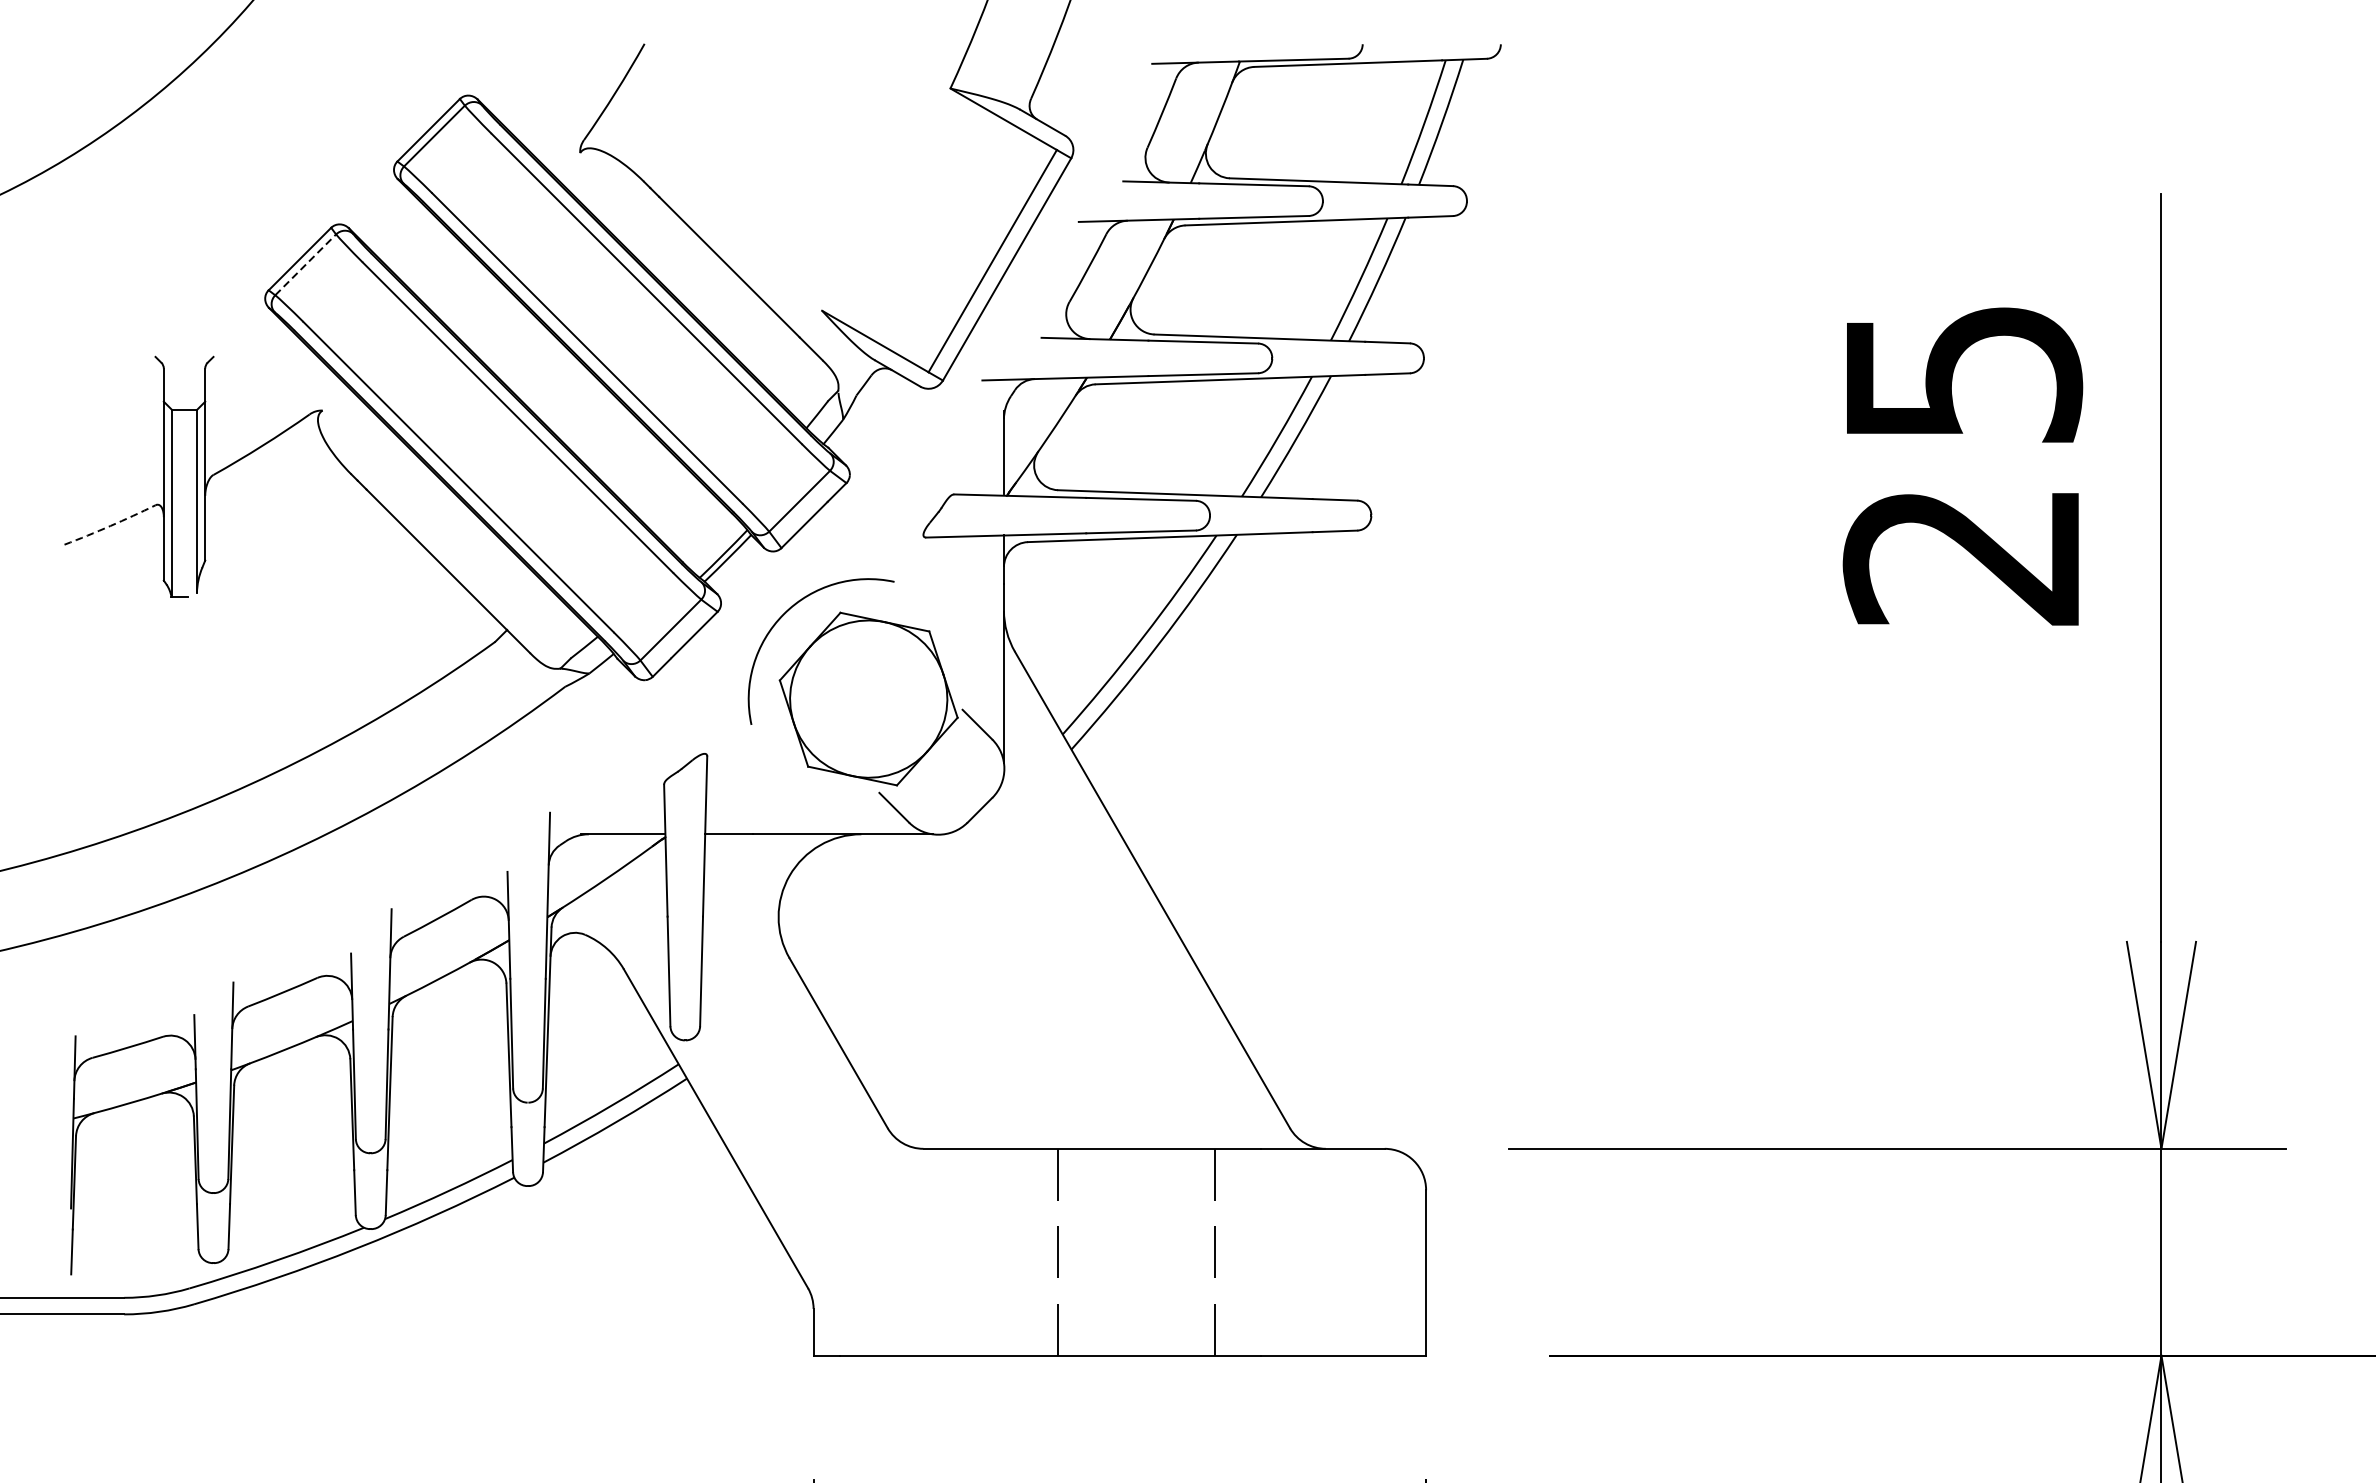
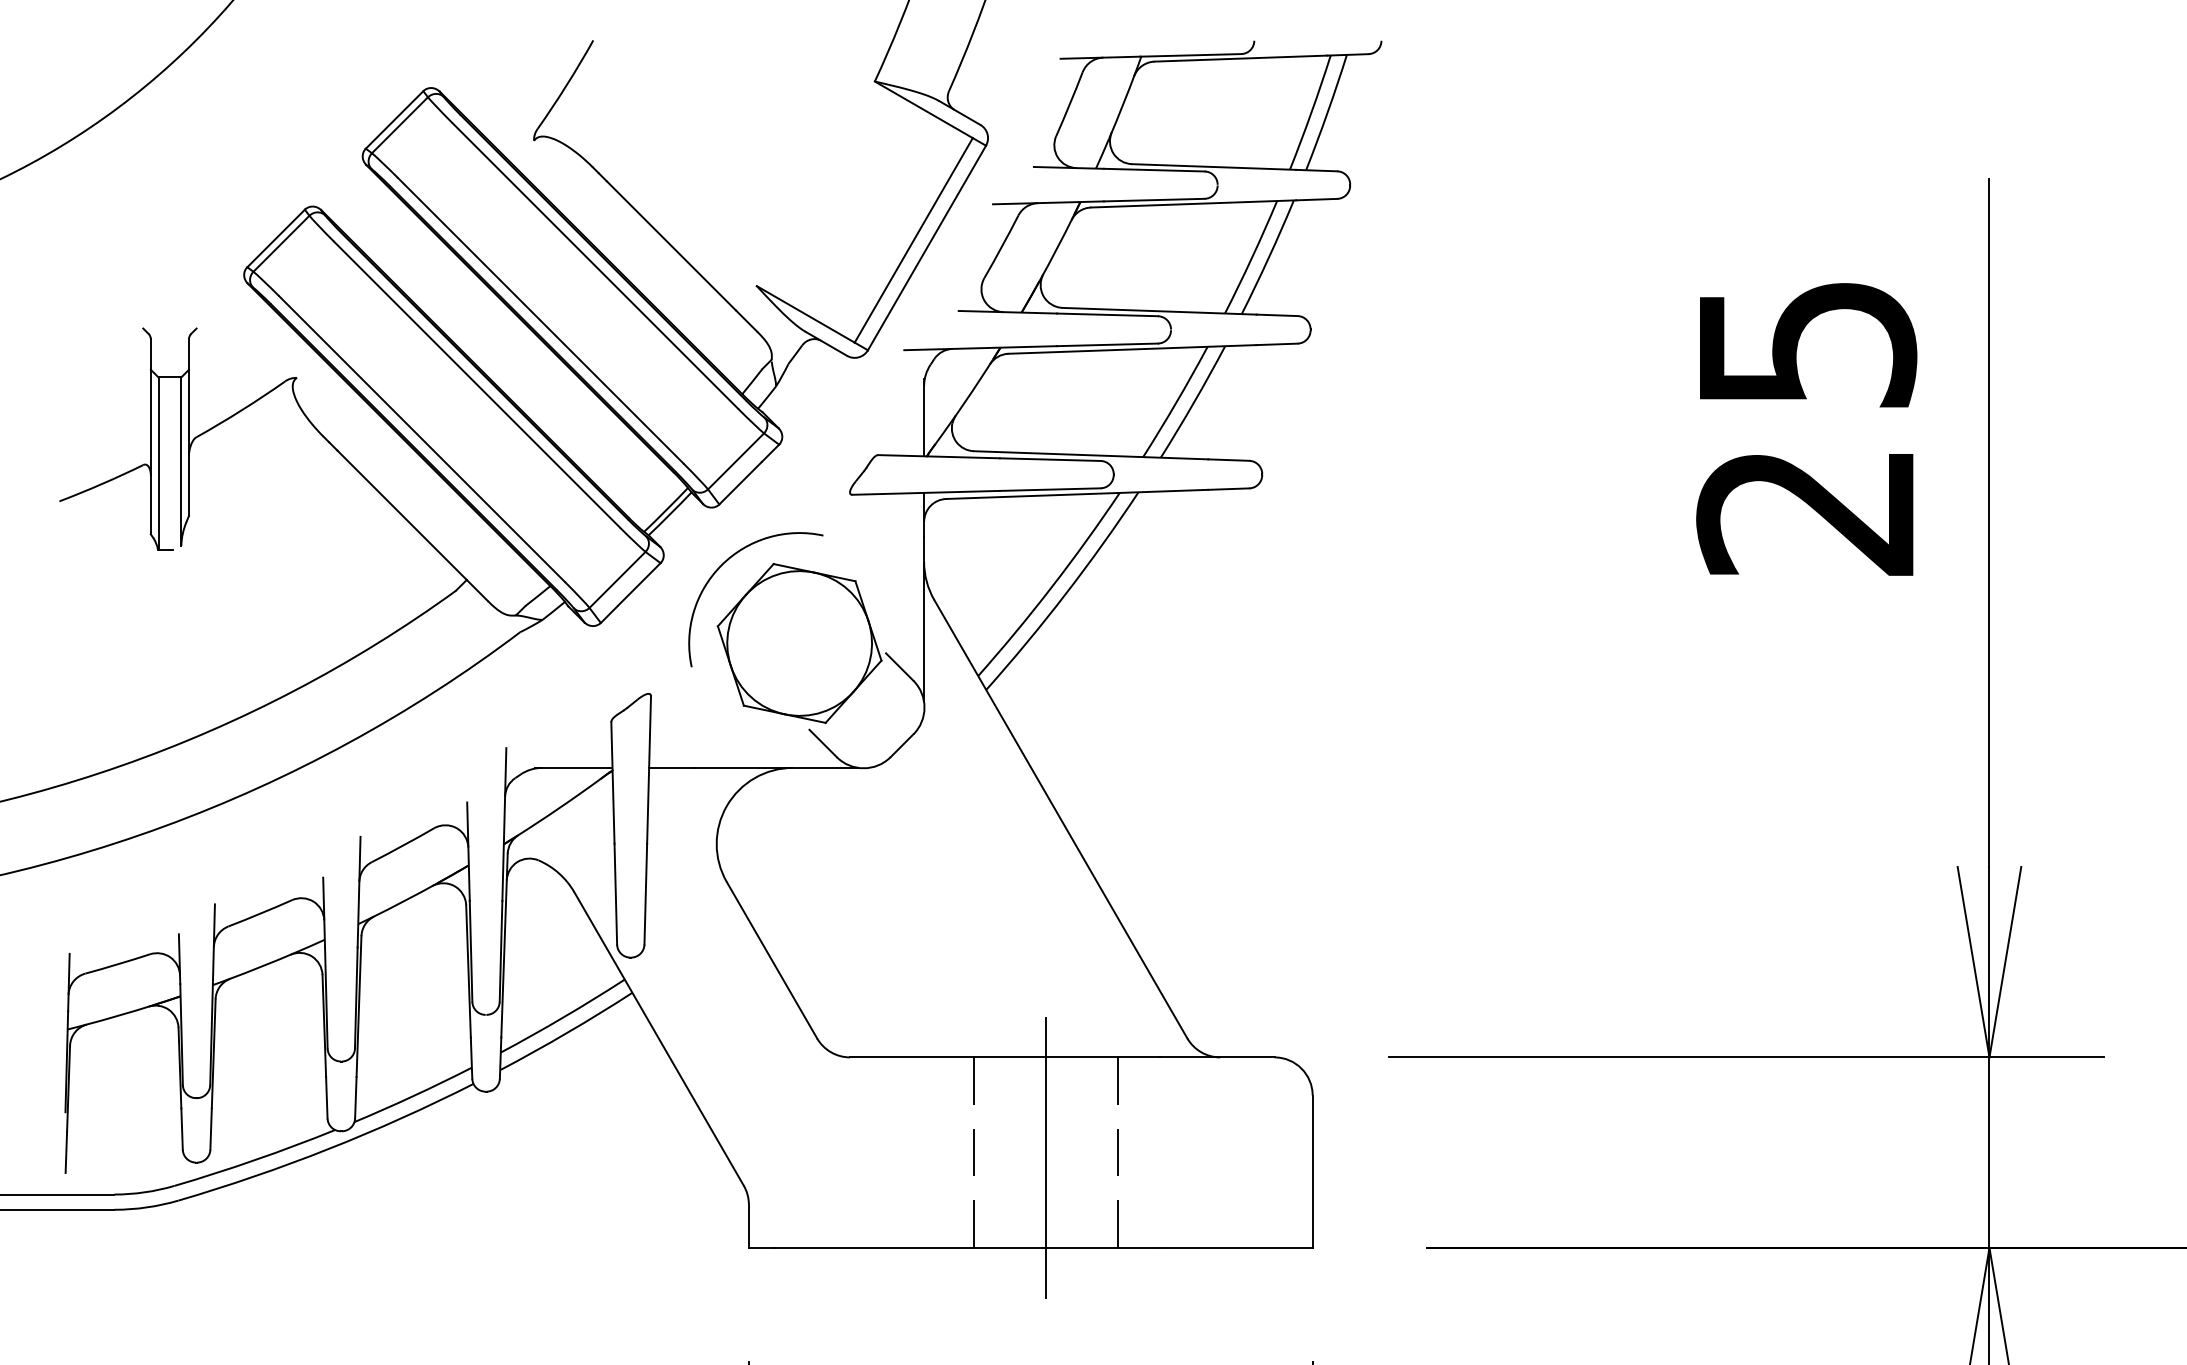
line: (305, 264) -> (281, 243), dashed -> solid
arc: (110, 526) -> (101, 484), dashed -> solid
line: (1136, 1257) -> (1046, 1157), added

